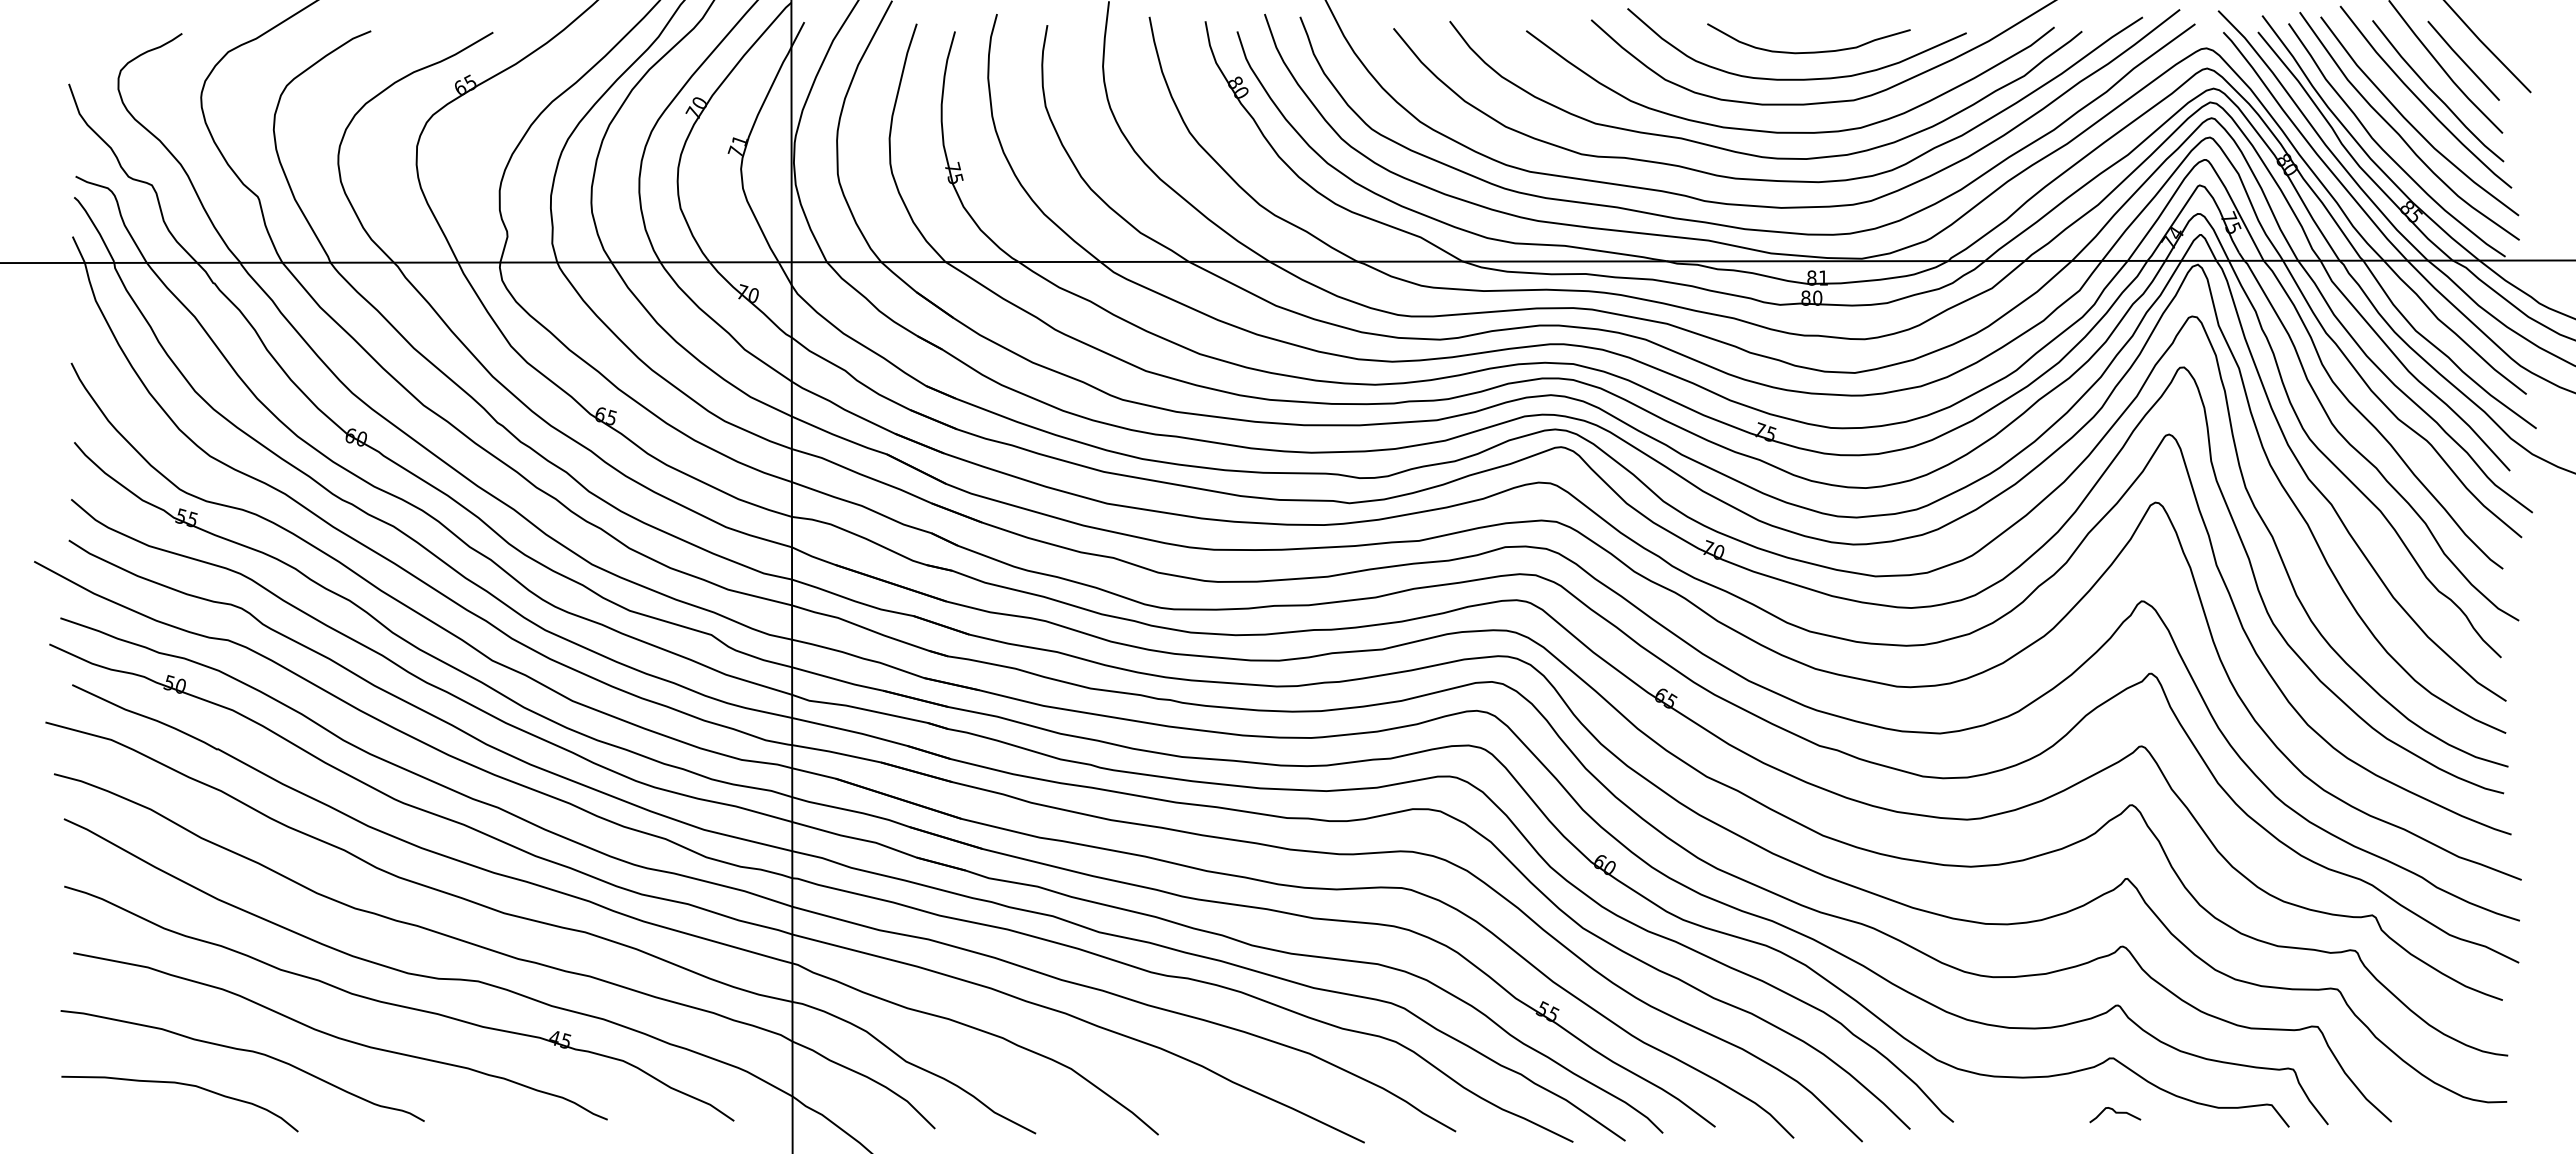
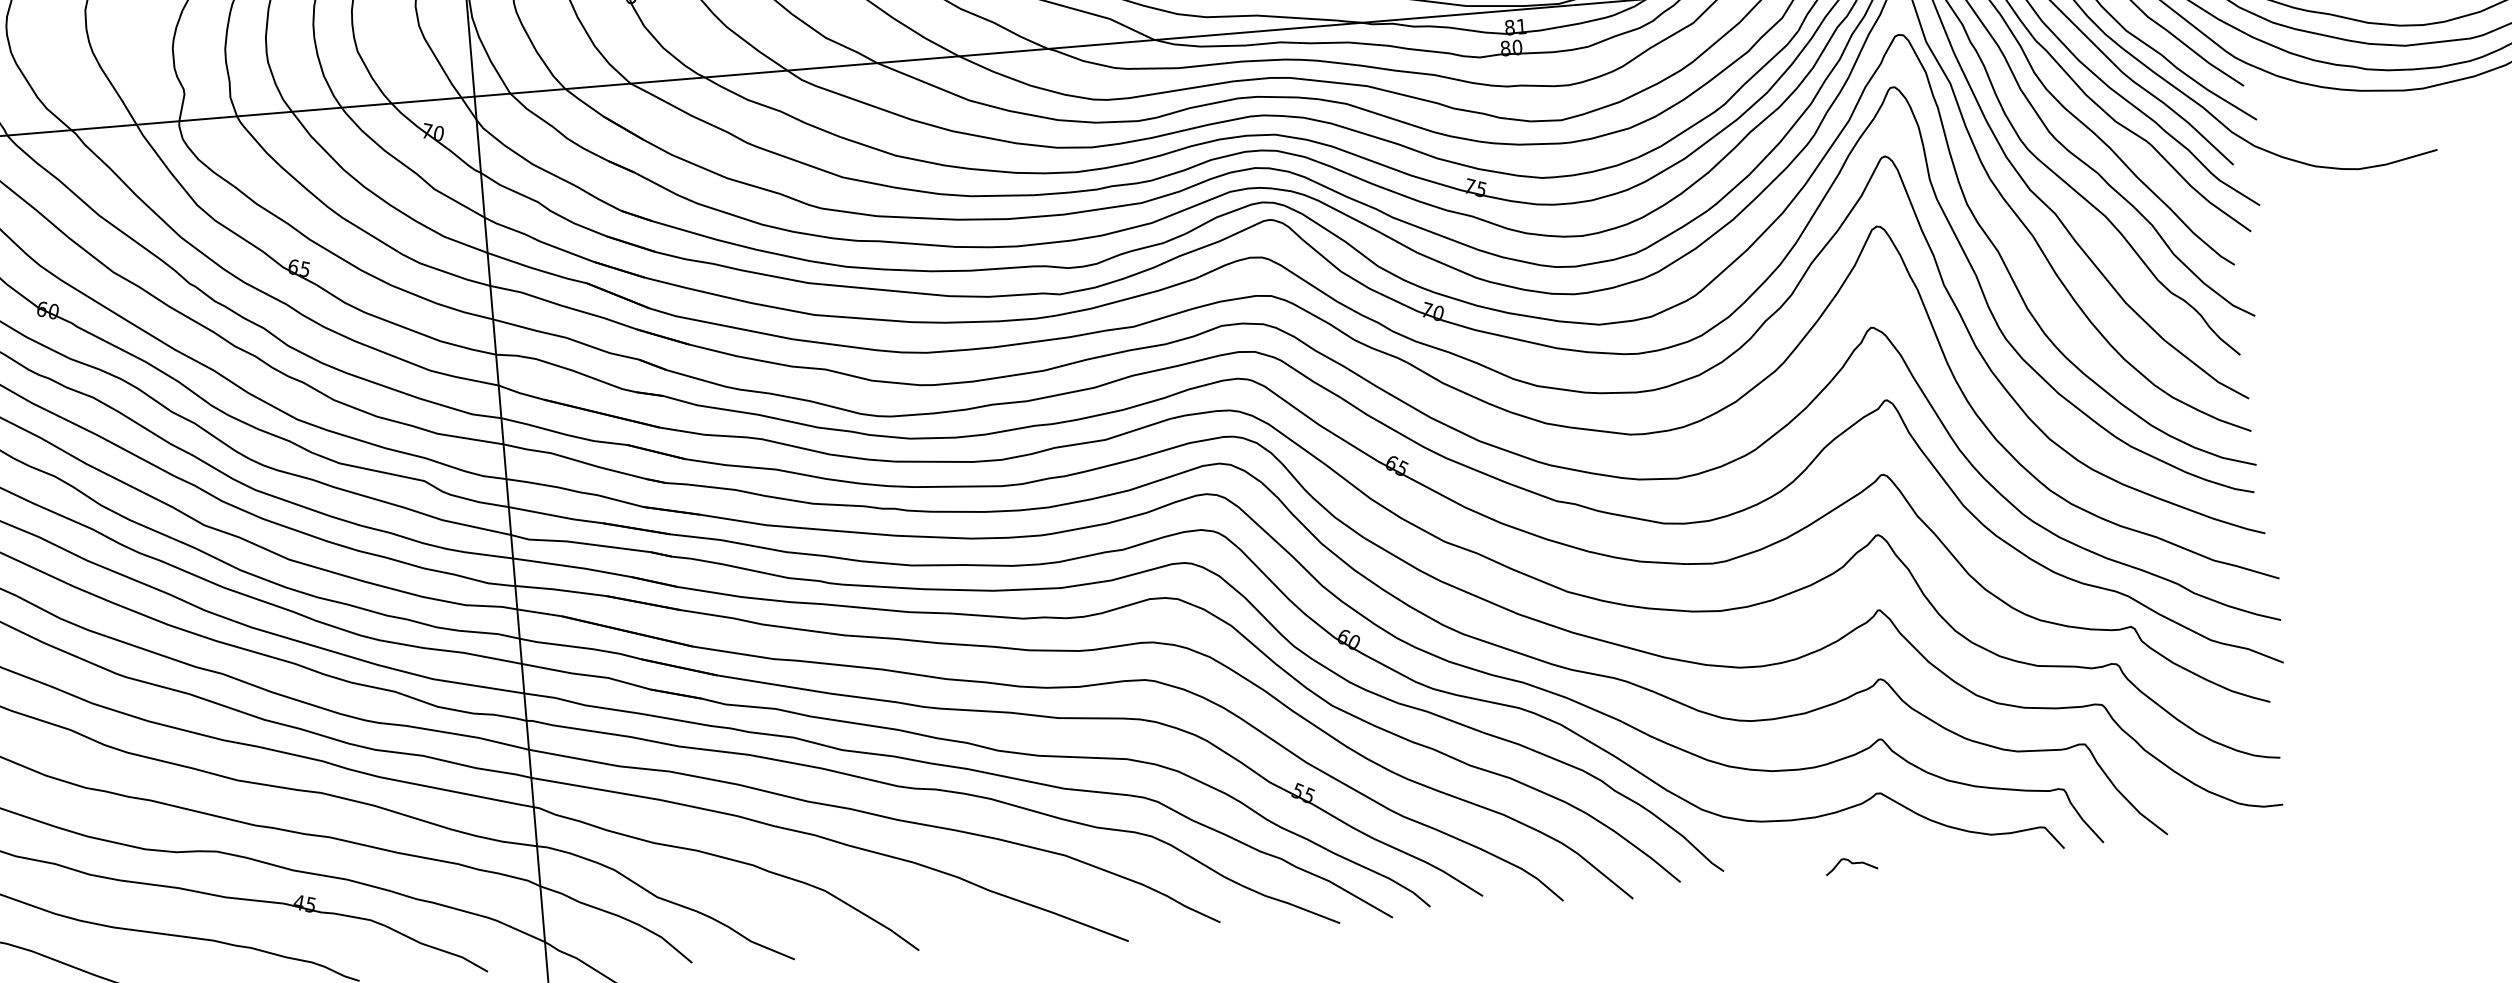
curve: (2115, 1113) -> (1851, 864), moved

